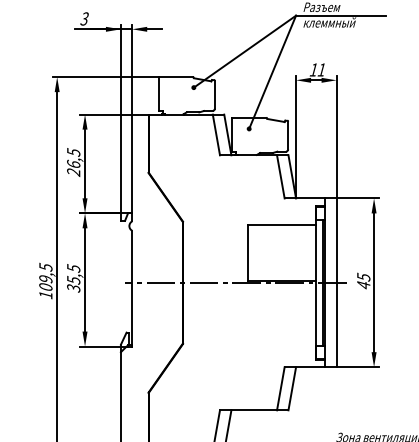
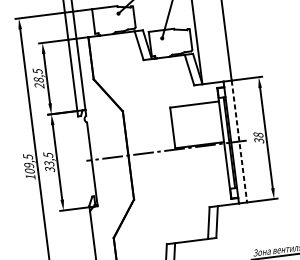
text: (73, 163) -> (38, 79), 26,5 -> 28,5
text: (73, 278) -> (49, 162), 35,5 -> 33,5
text: (363, 280) -> (258, 137), 45 -> 38
line: (336, 283) -> (239, 142), solid -> dashed

